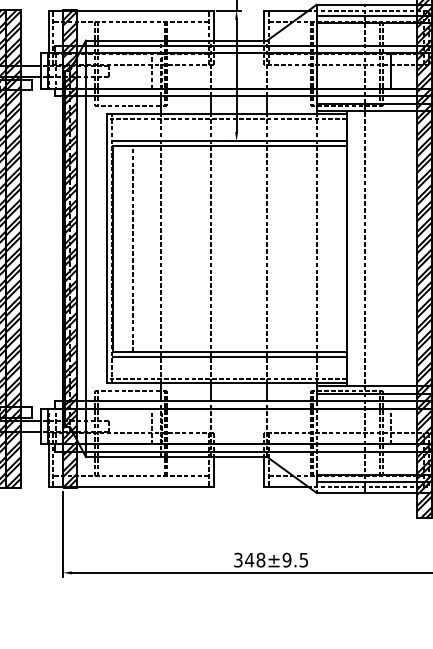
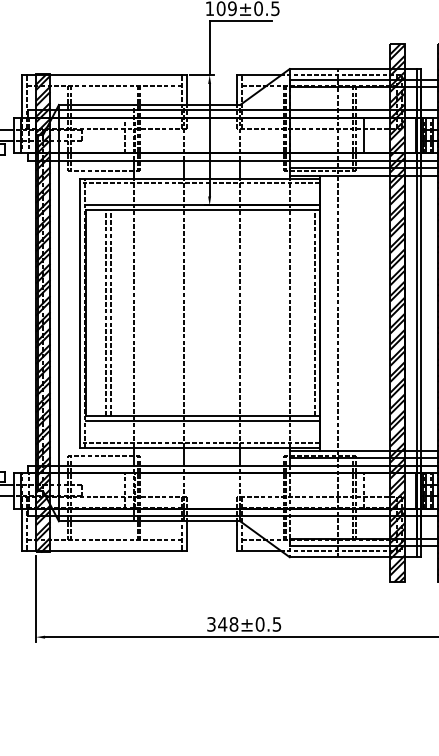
line: (137, 249) -> (110, 313), added
line: (341, 249) -> (314, 313), added
text: (286, 560) -> (259, 624), 348±9.5 -> 348±0.5

